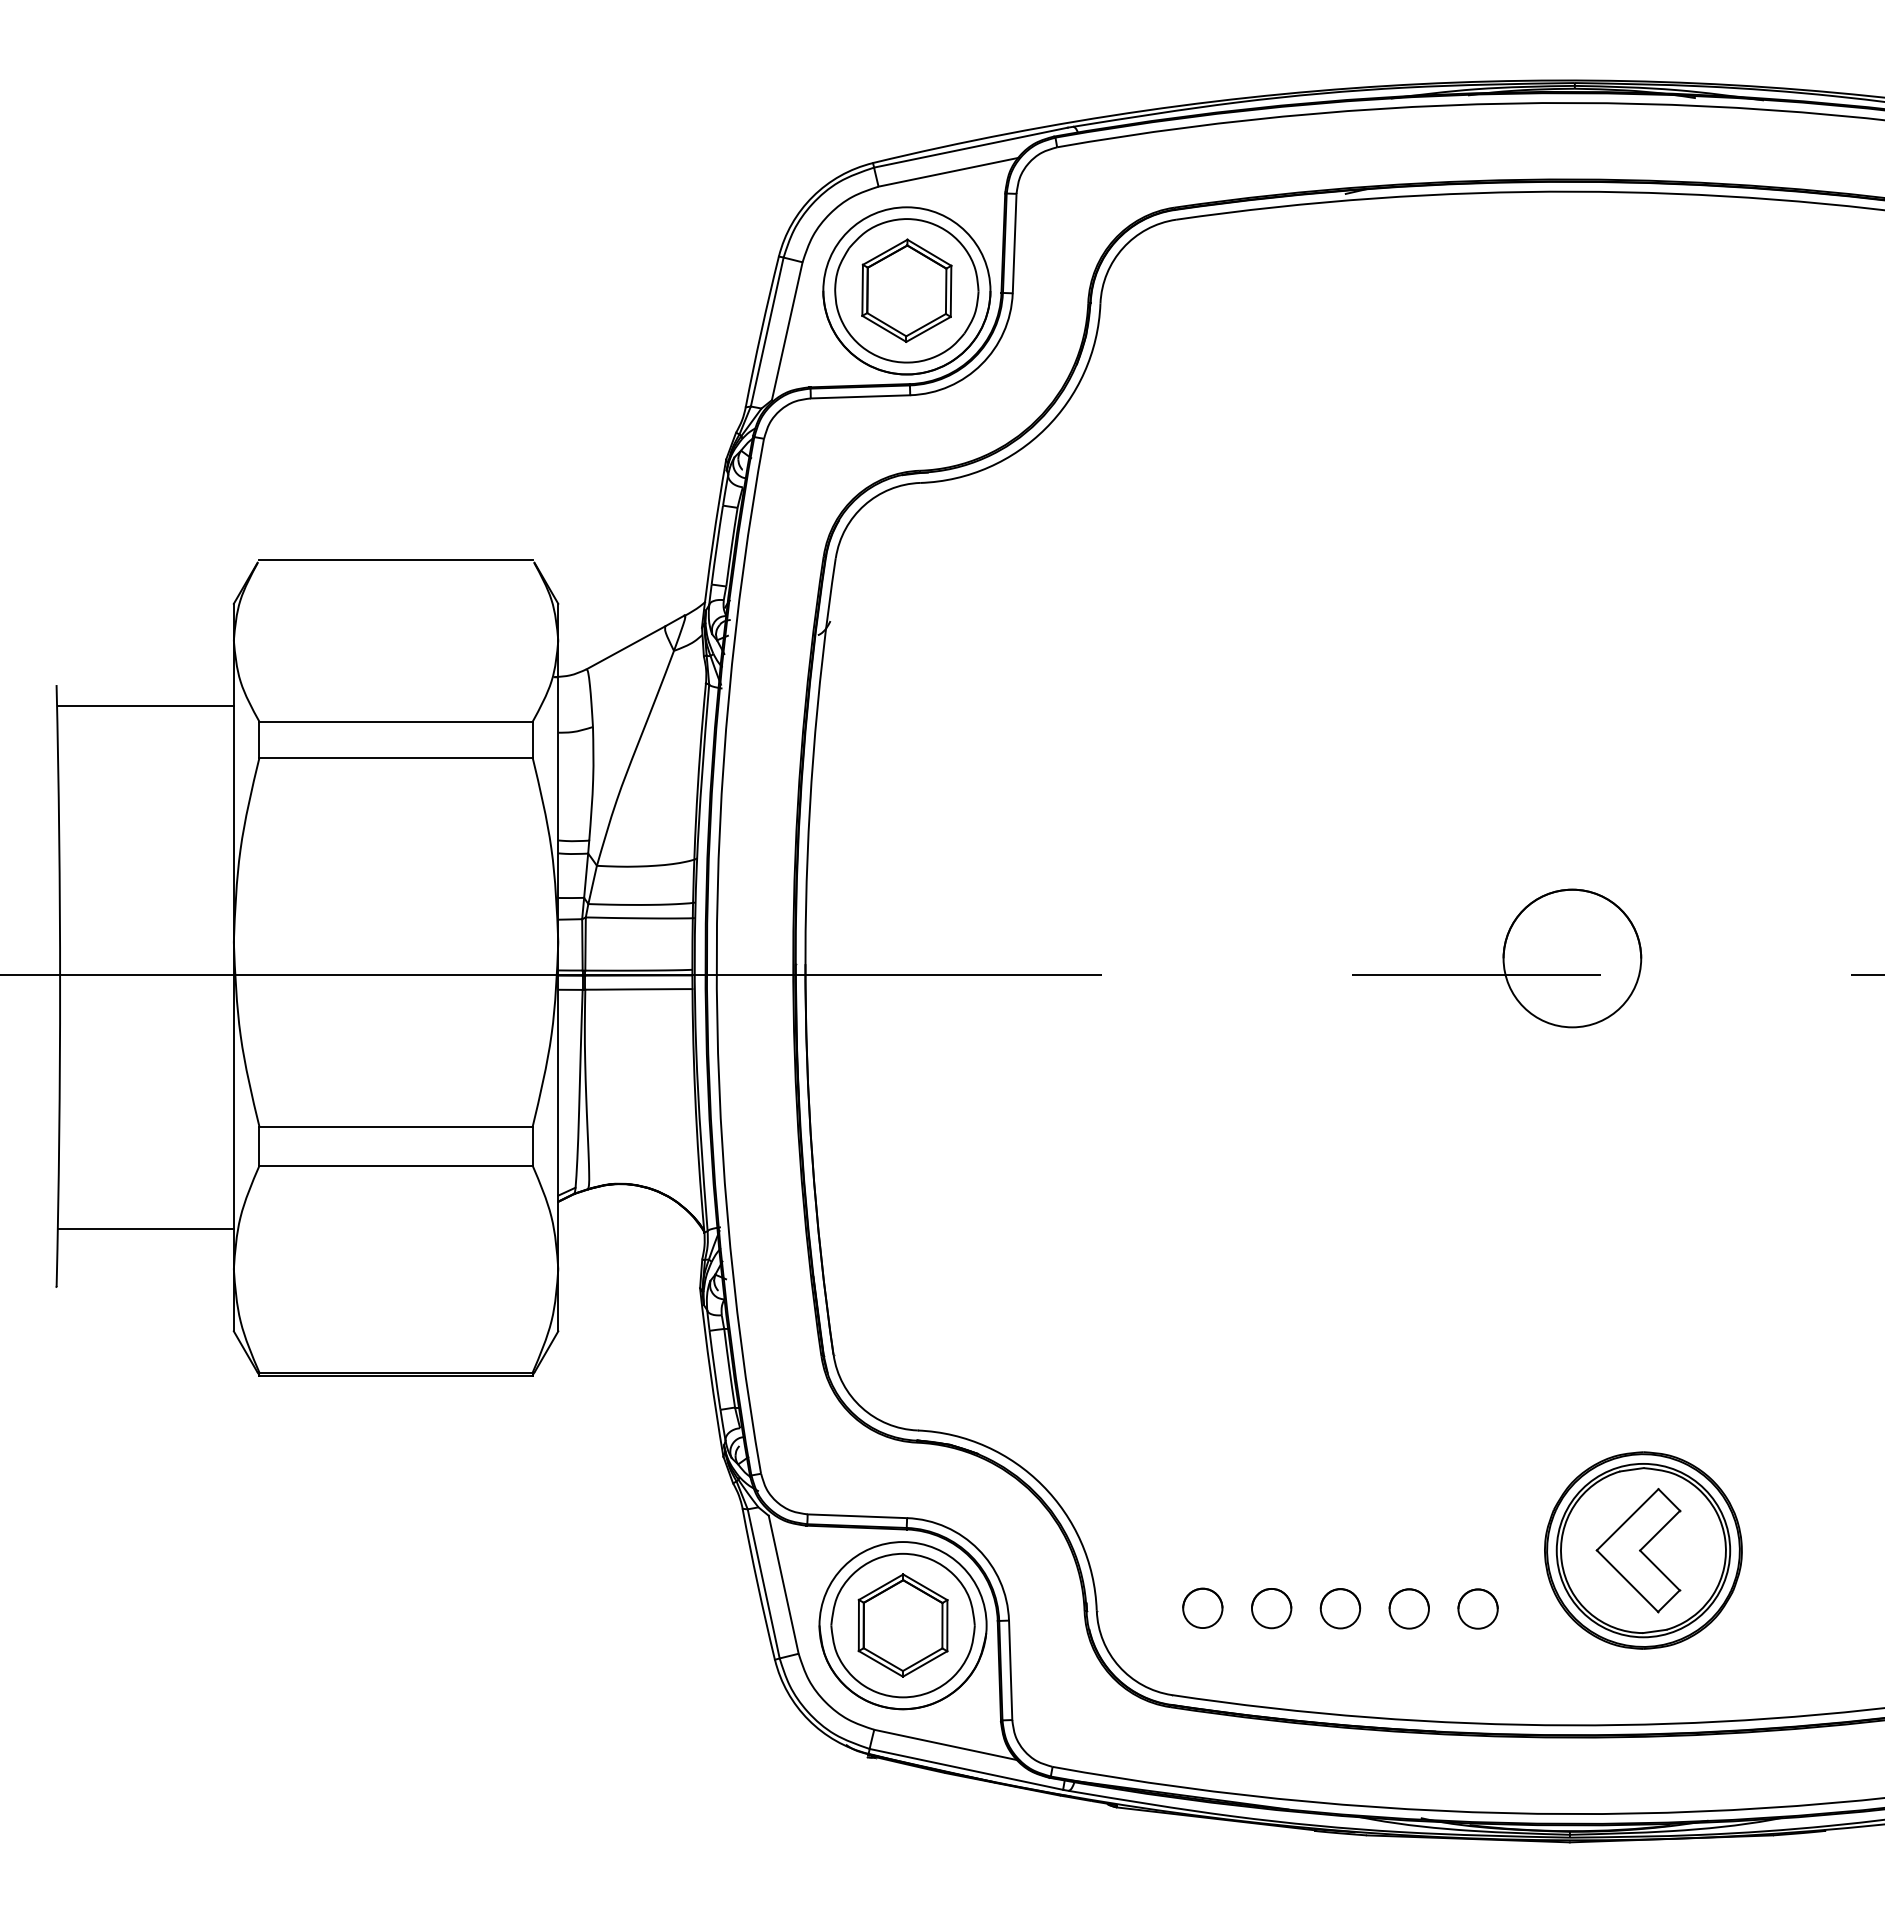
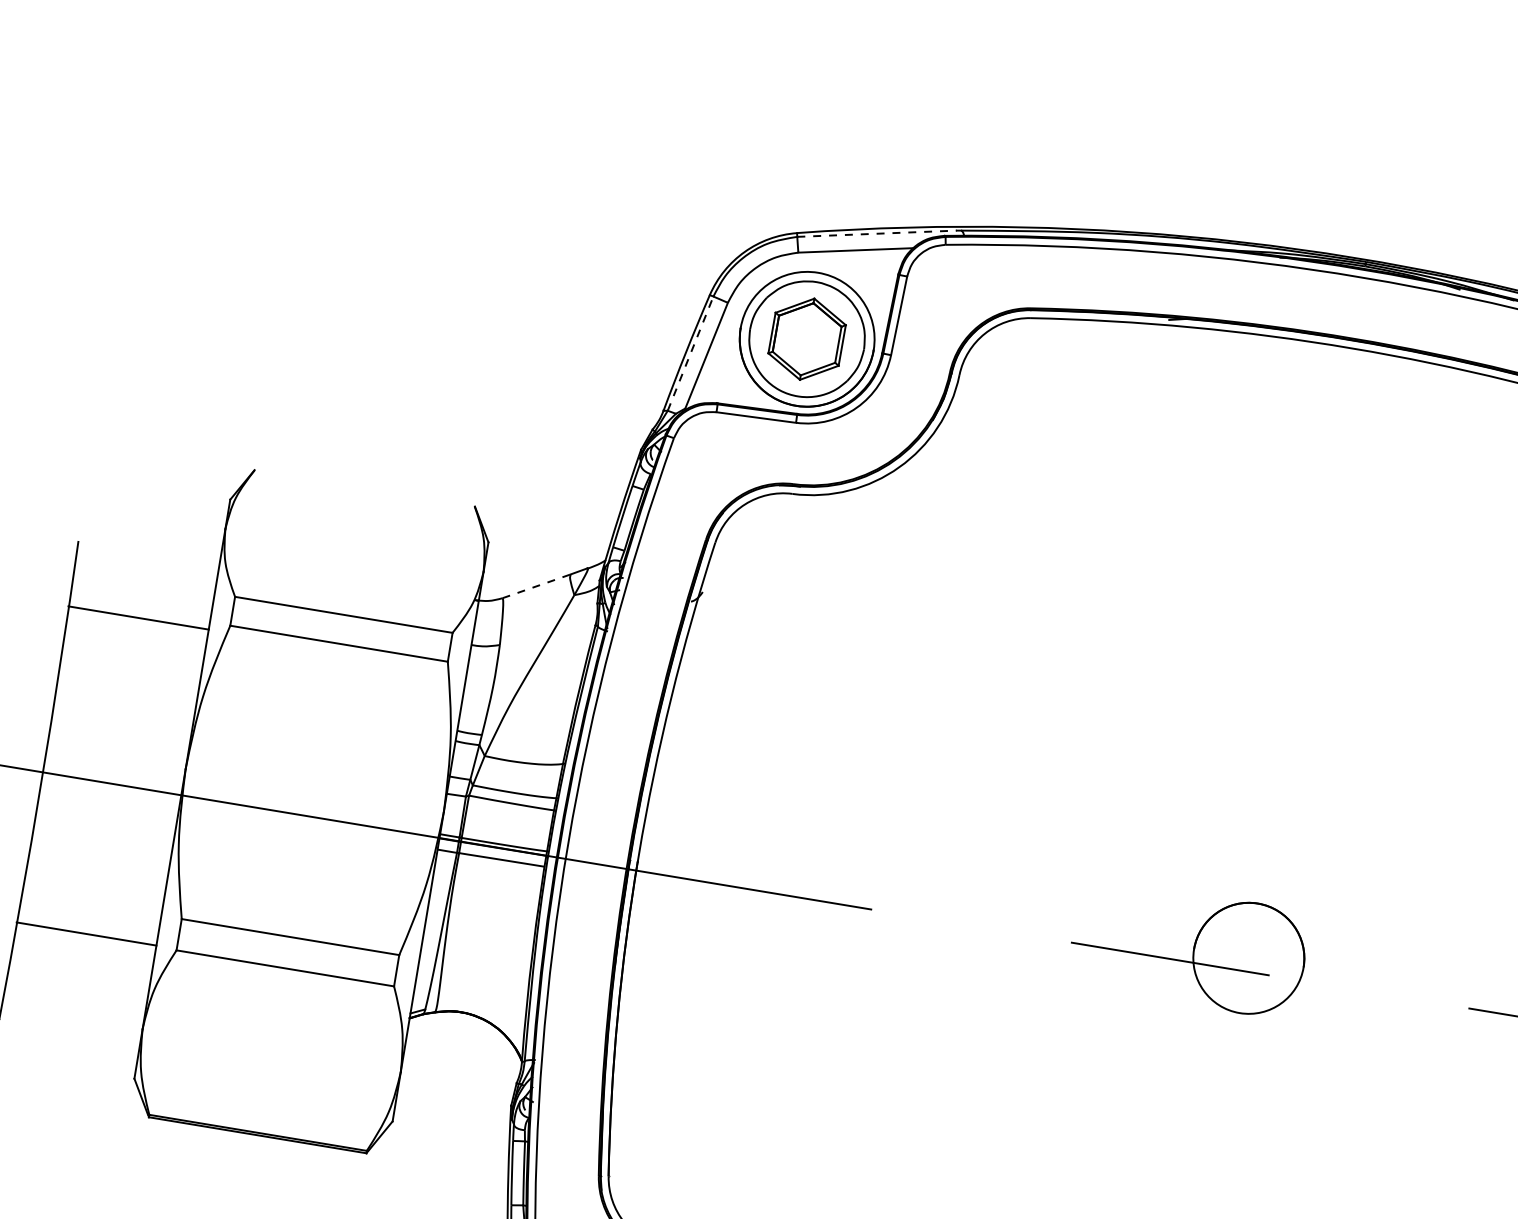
line: (971, 147) -> (877, 233), solid -> dashed
line: (767, 331) -> (690, 353), solid -> dashed
line: (395, 559) -> (364, 485), removed
line: (626, 647) -> (537, 586), solid -> dashed
line: (145, 706) -> (138, 618), moved
line: (145, 1229) -> (86, 934), moved

